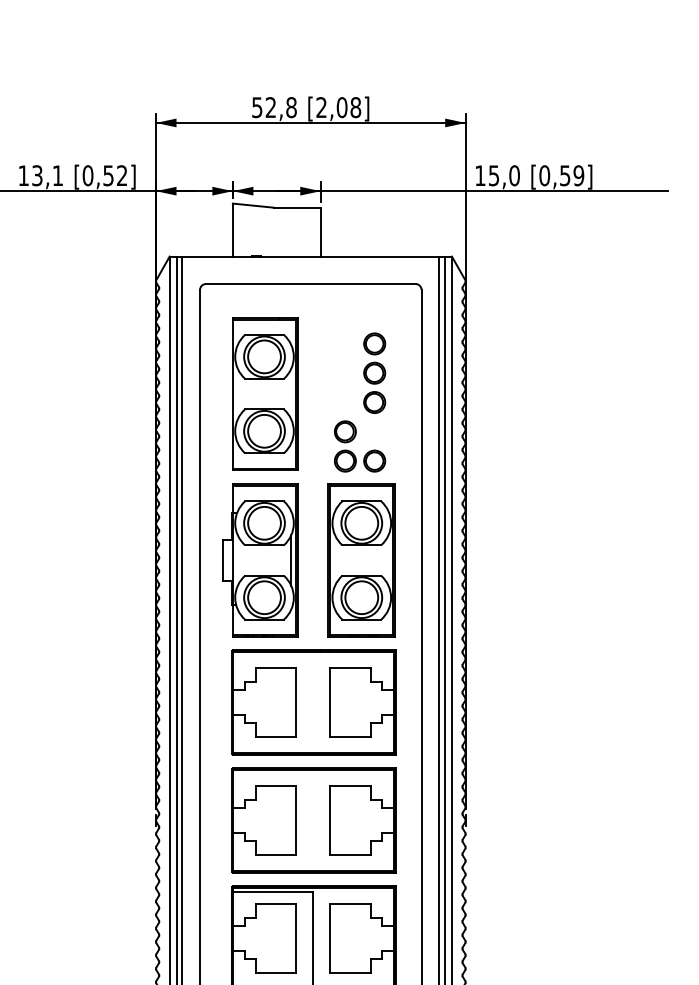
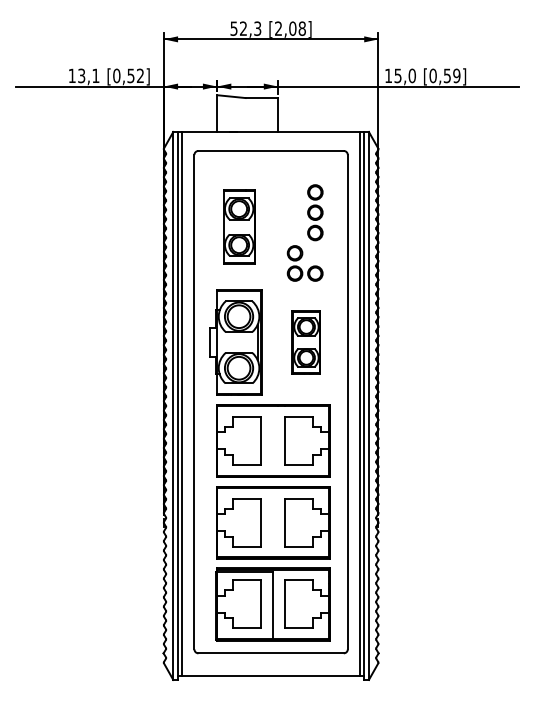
text: (291, 107) -> (257, 28), 52,8 -> 52,3
part: (265, 393) -> (239, 226), size x0.7
part: (361, 560) -> (306, 342), size x0.6

